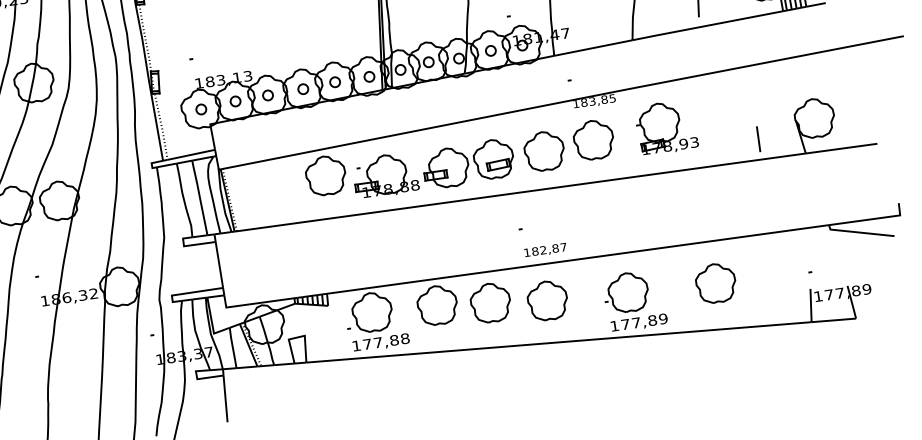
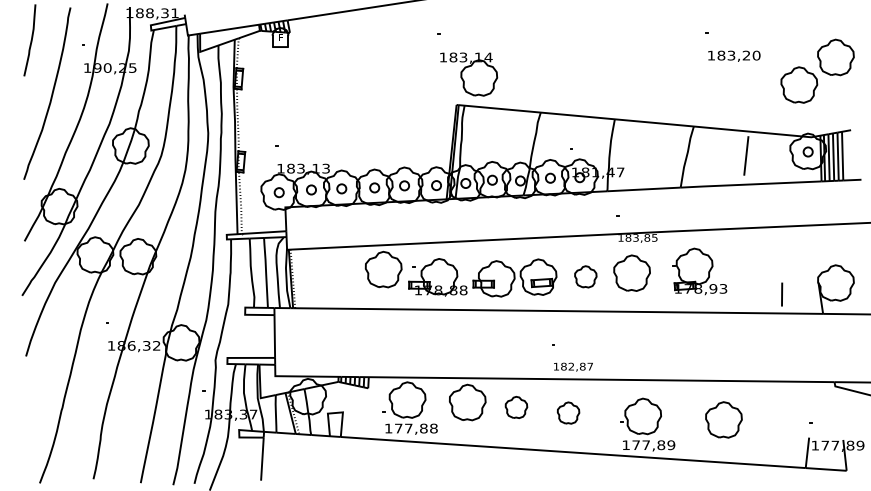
part: (544, 151) -> (585, 276), size x0.6
part: (547, 300) -> (568, 412), size x0.6
part: (490, 302) -> (516, 407), size x0.6

